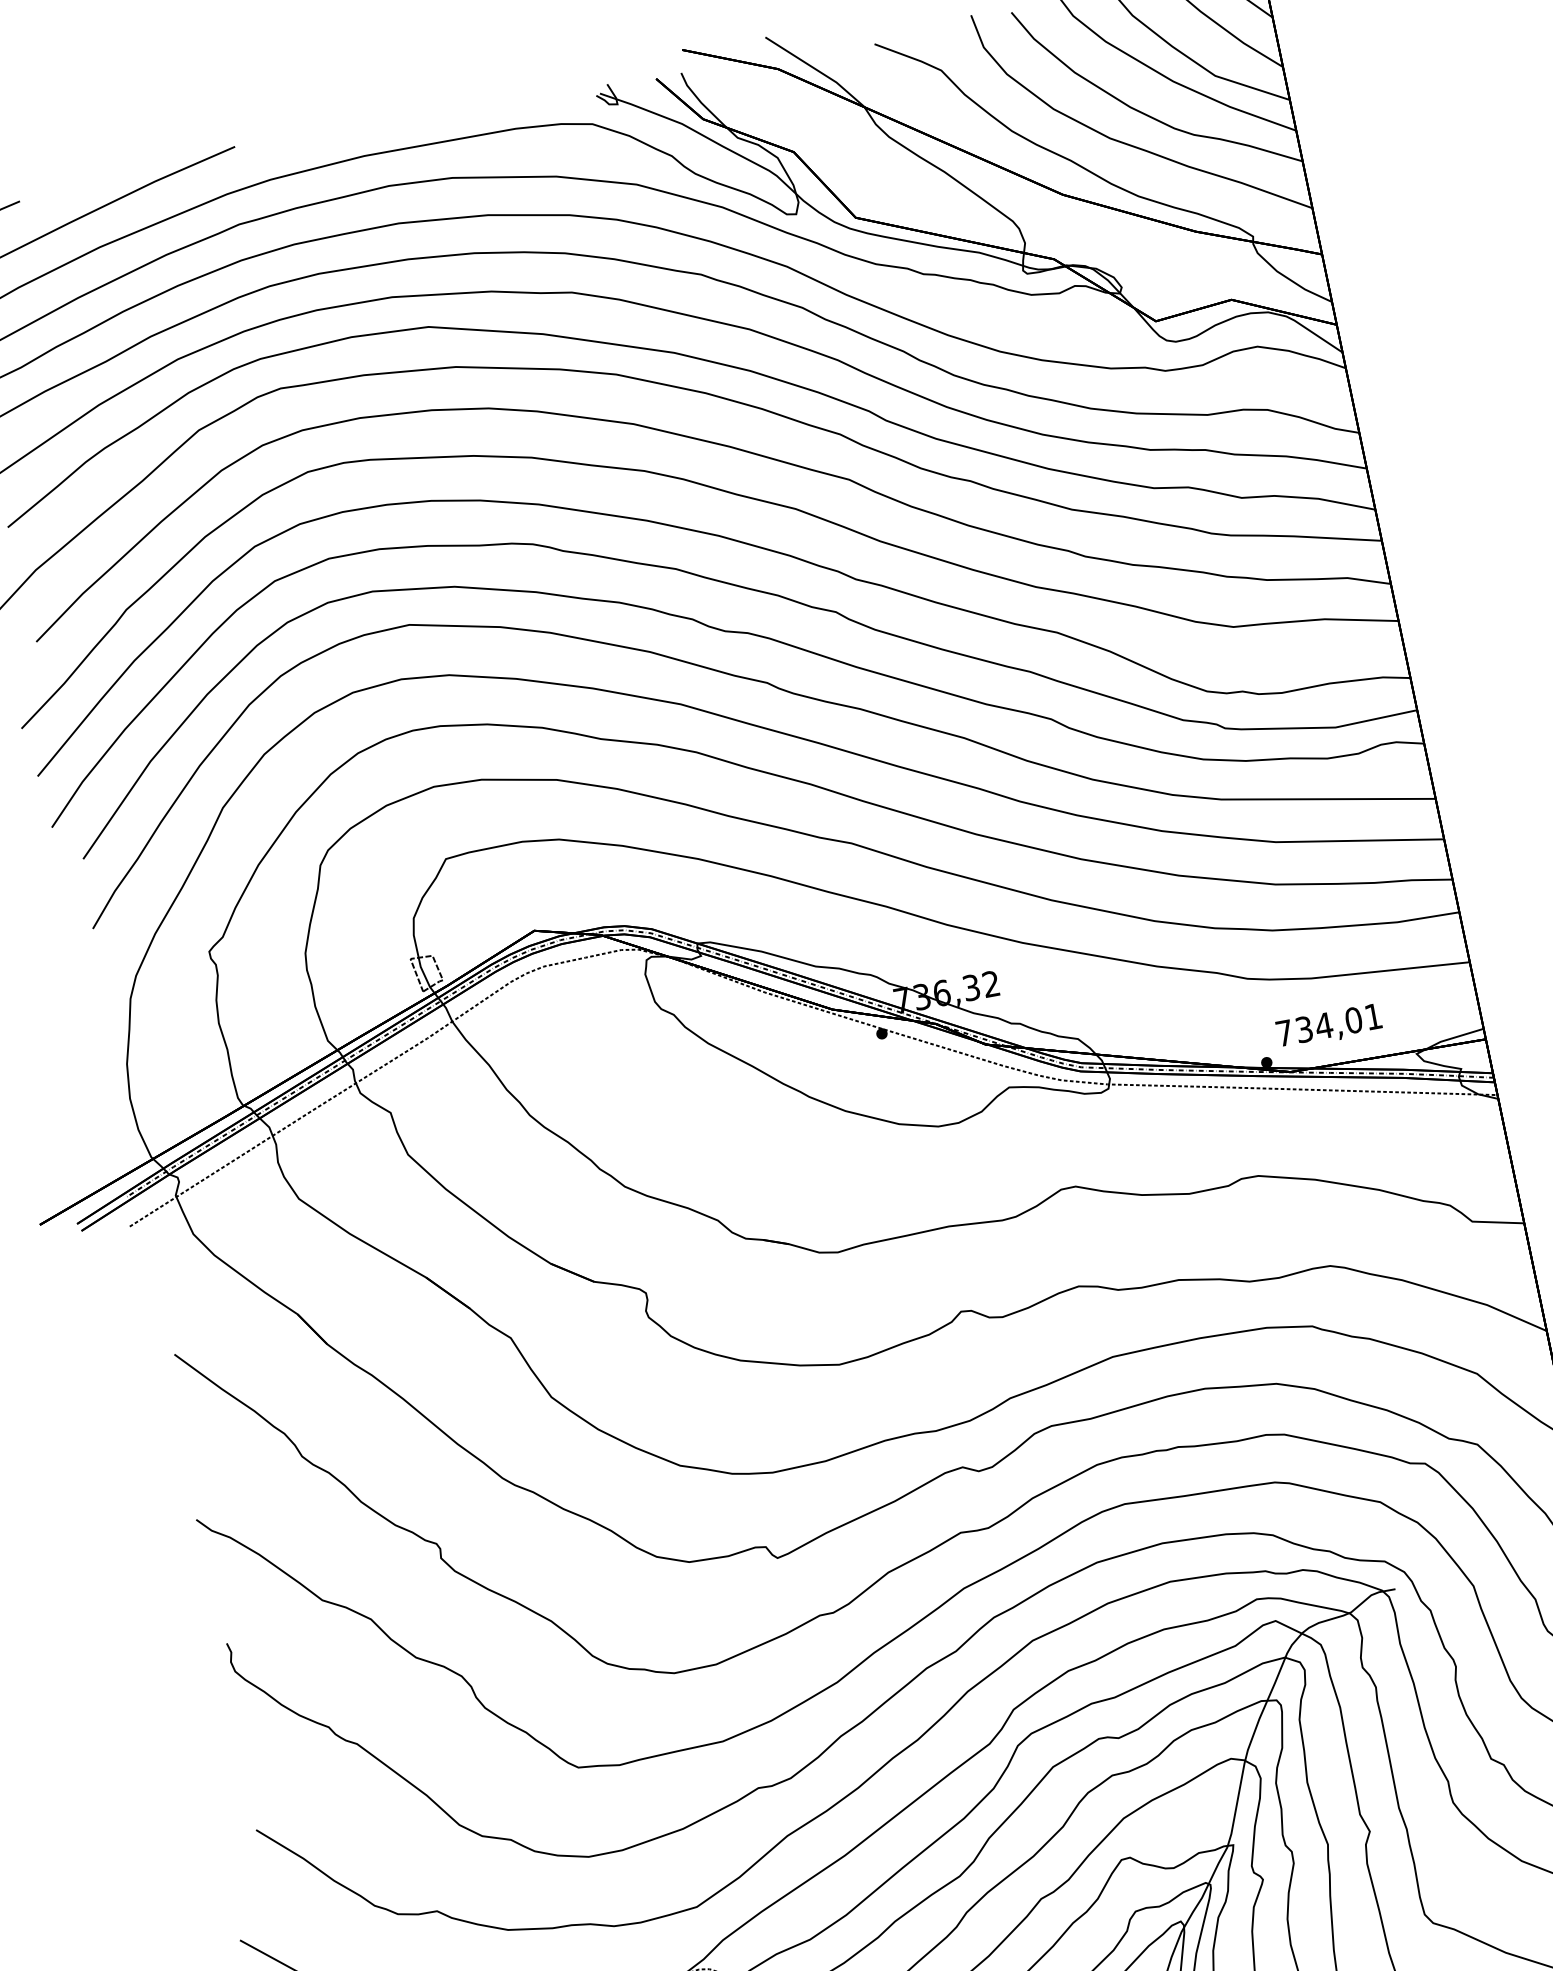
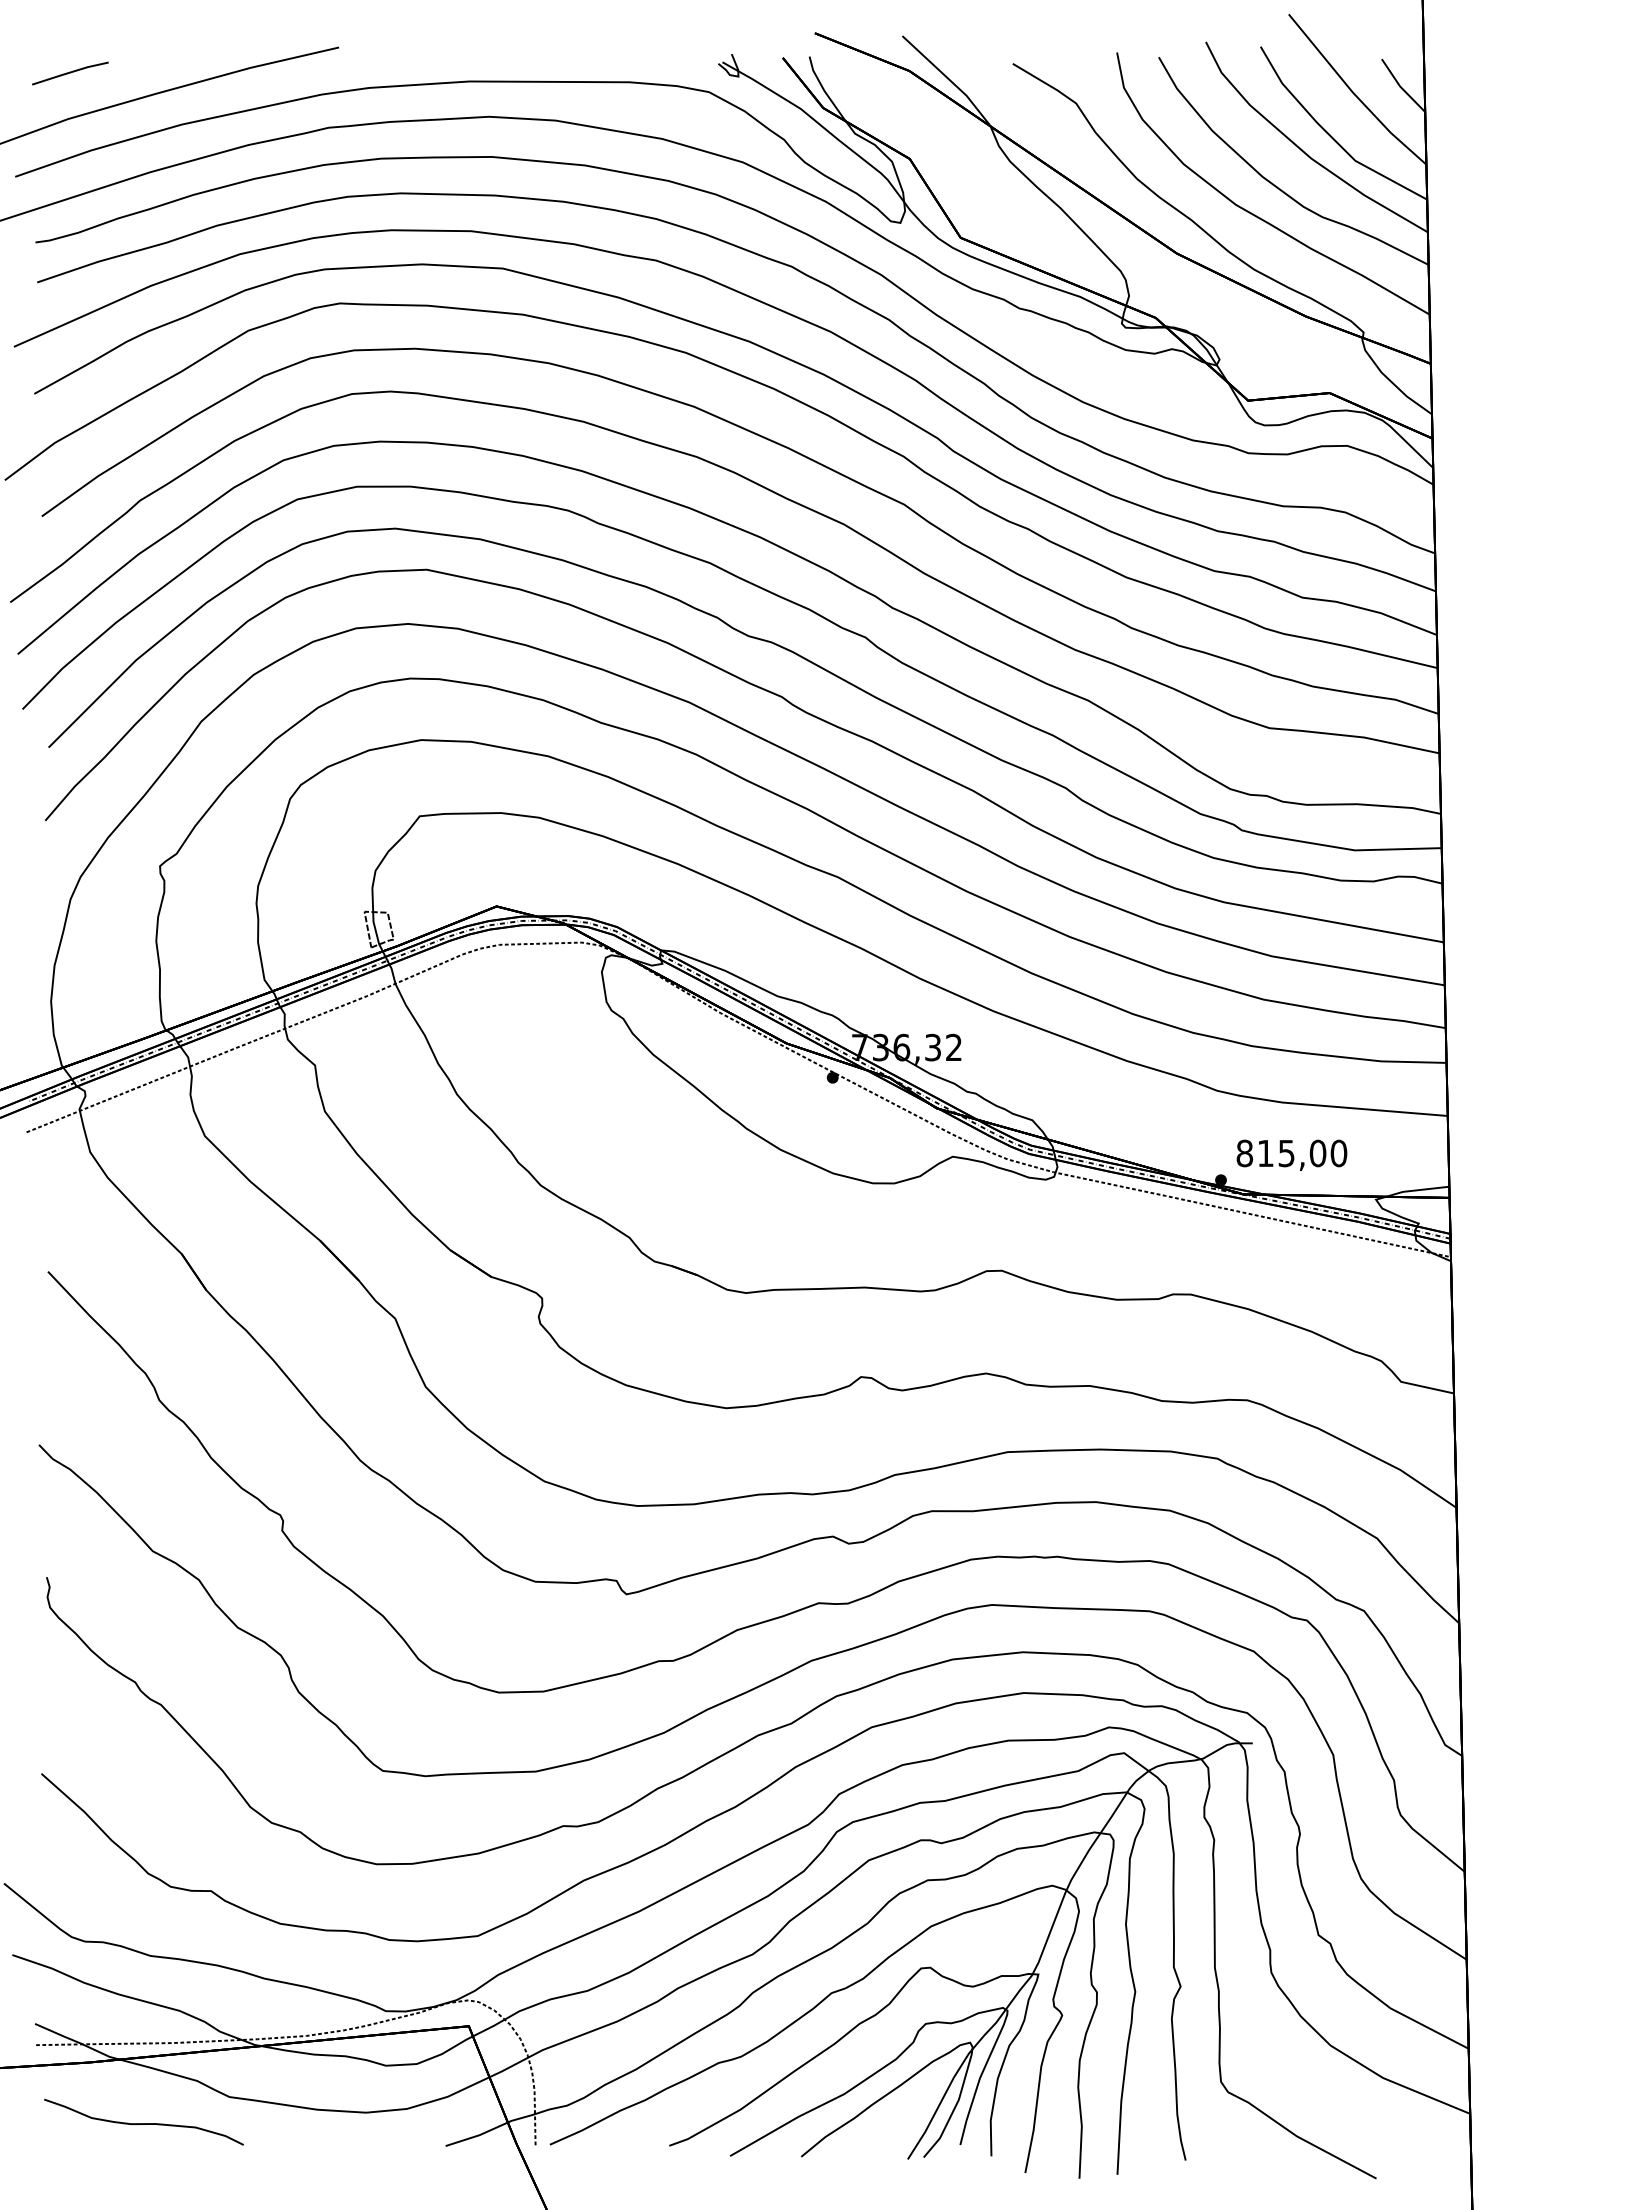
text: (1328, 1025) -> (1291, 1153), 734,01 -> 815,00

